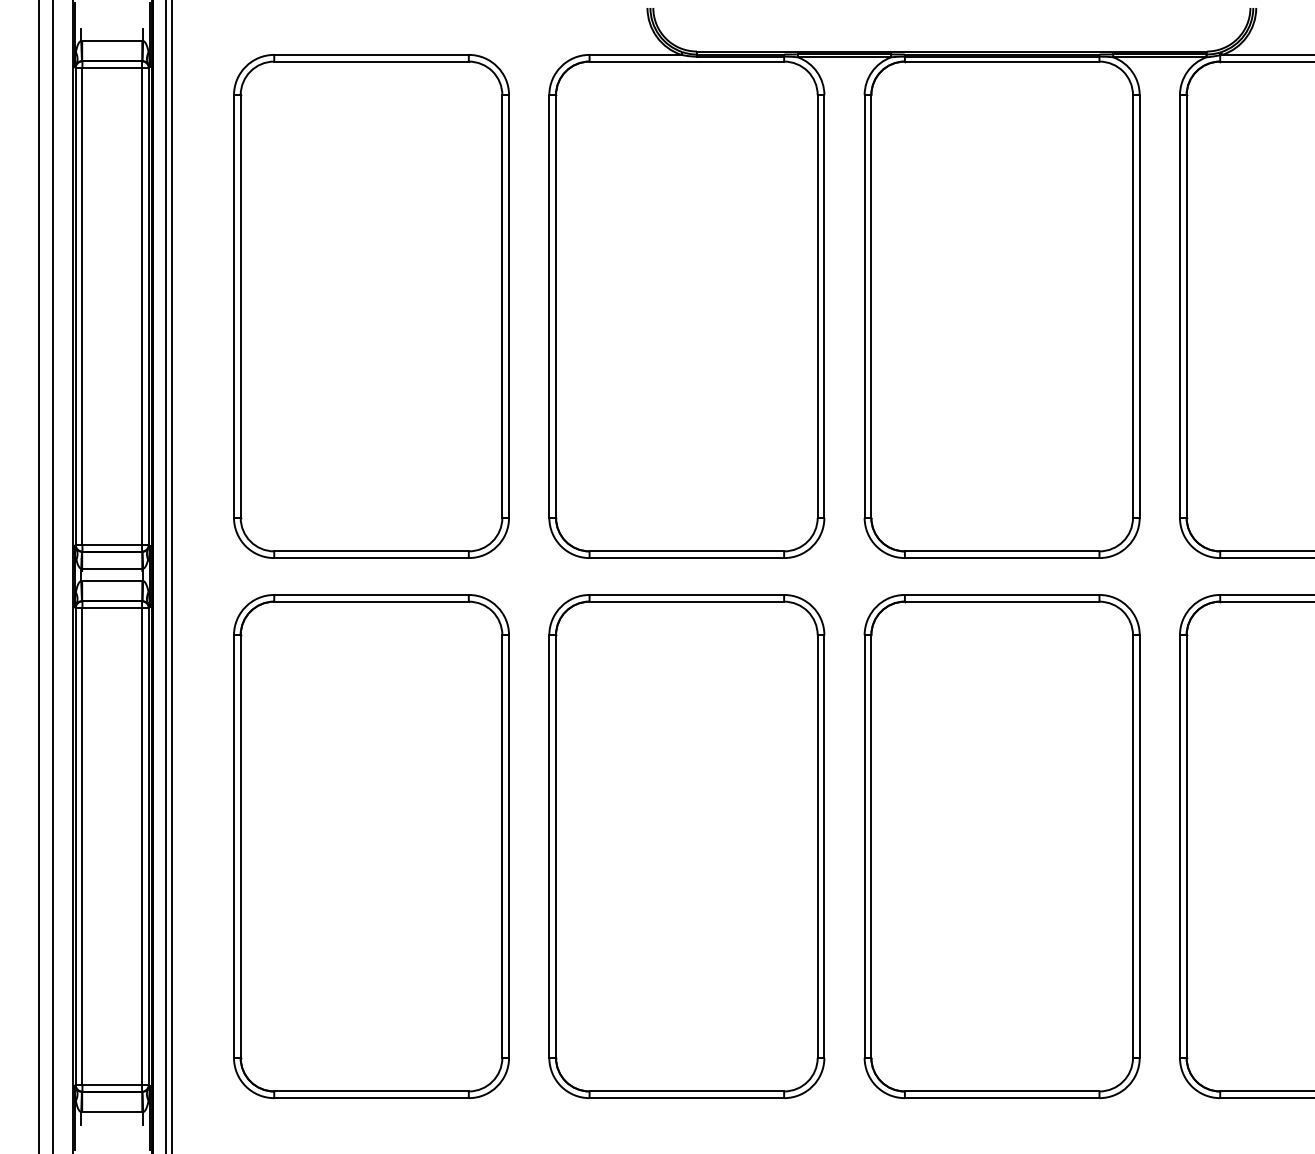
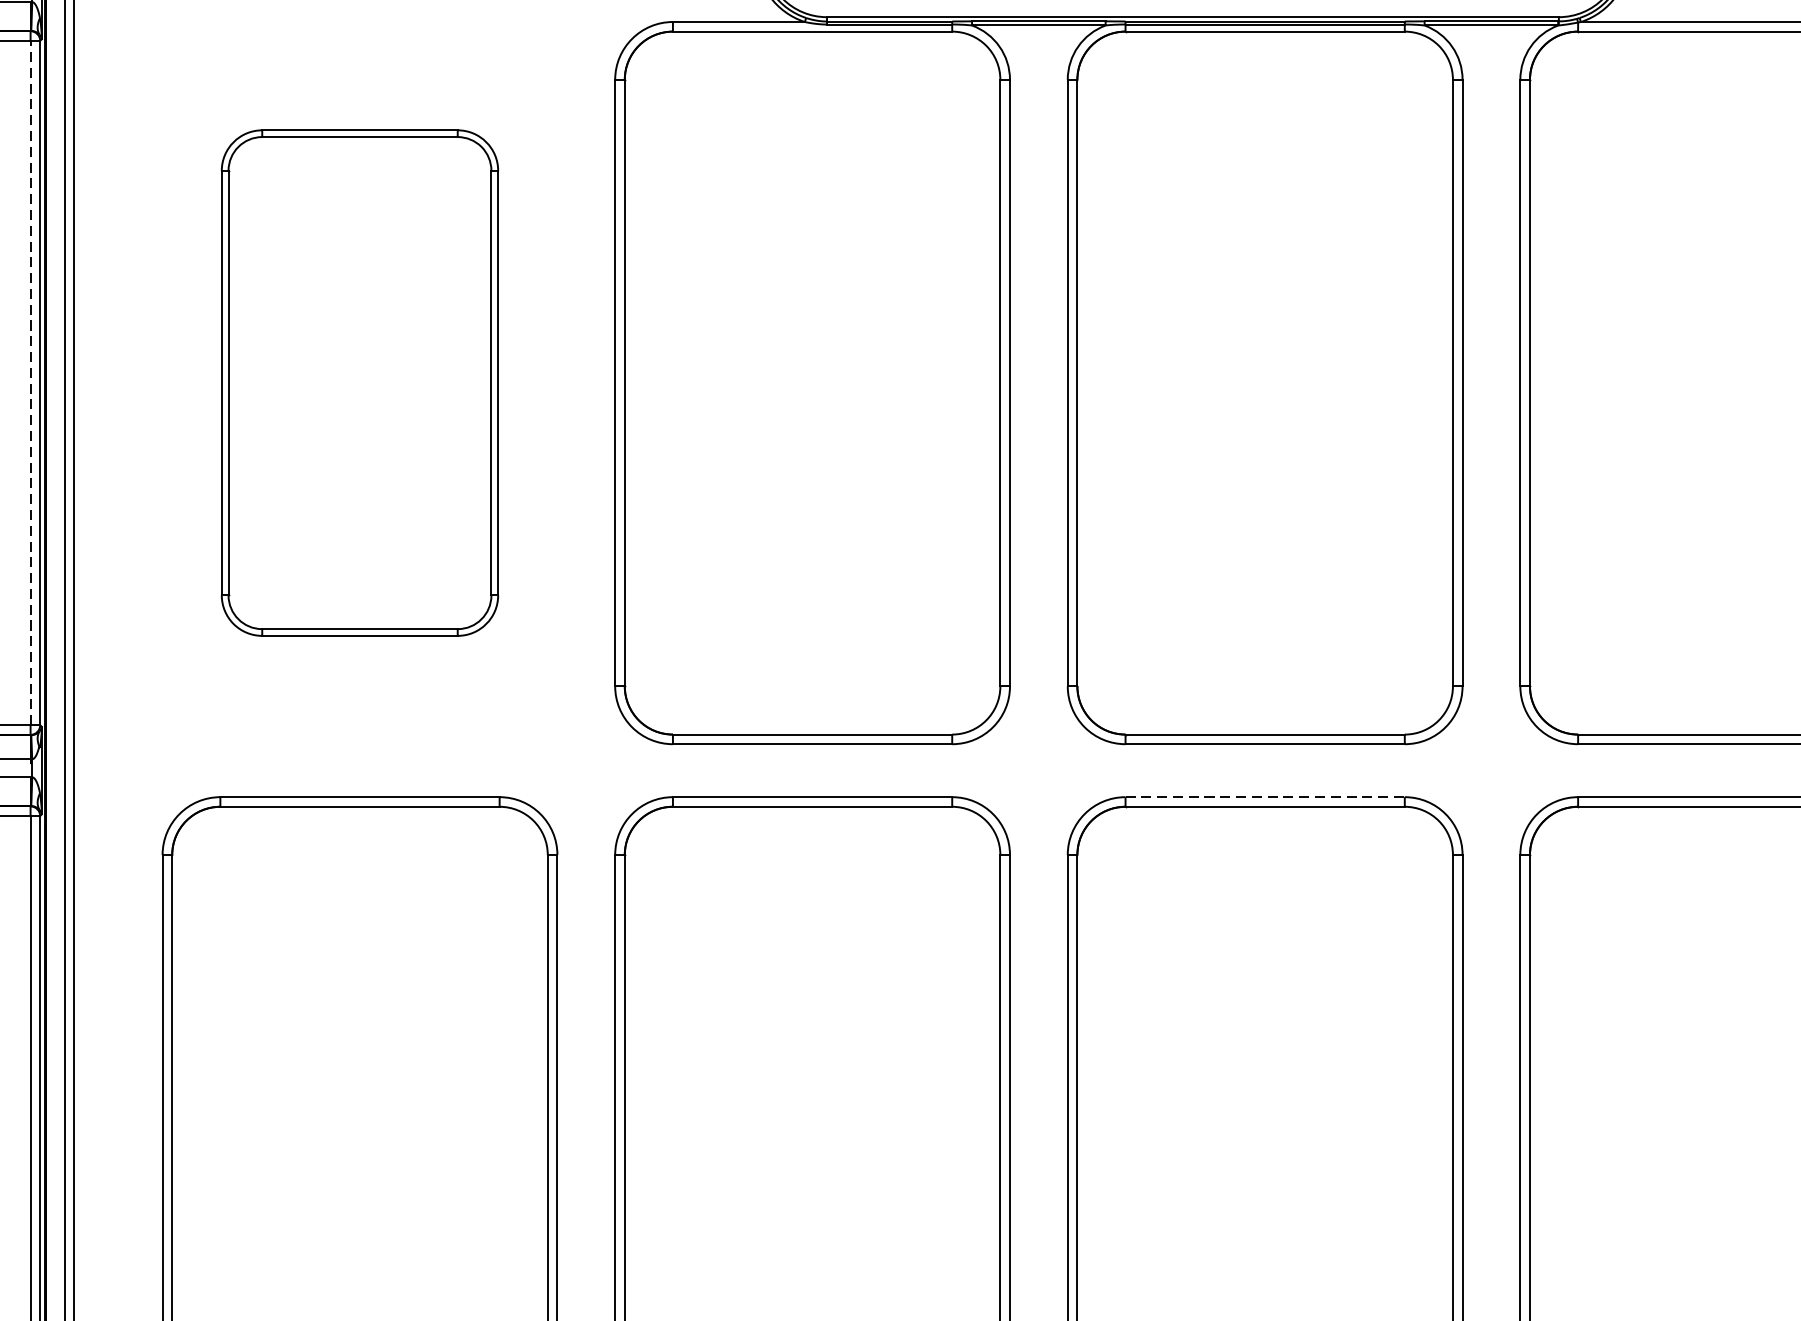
line: (142, 305) -> (31, 381), solid -> dashed
part: (371, 306) -> (359, 383), size x0.7
line: (1002, 594) -> (1265, 796), solid -> dashed

